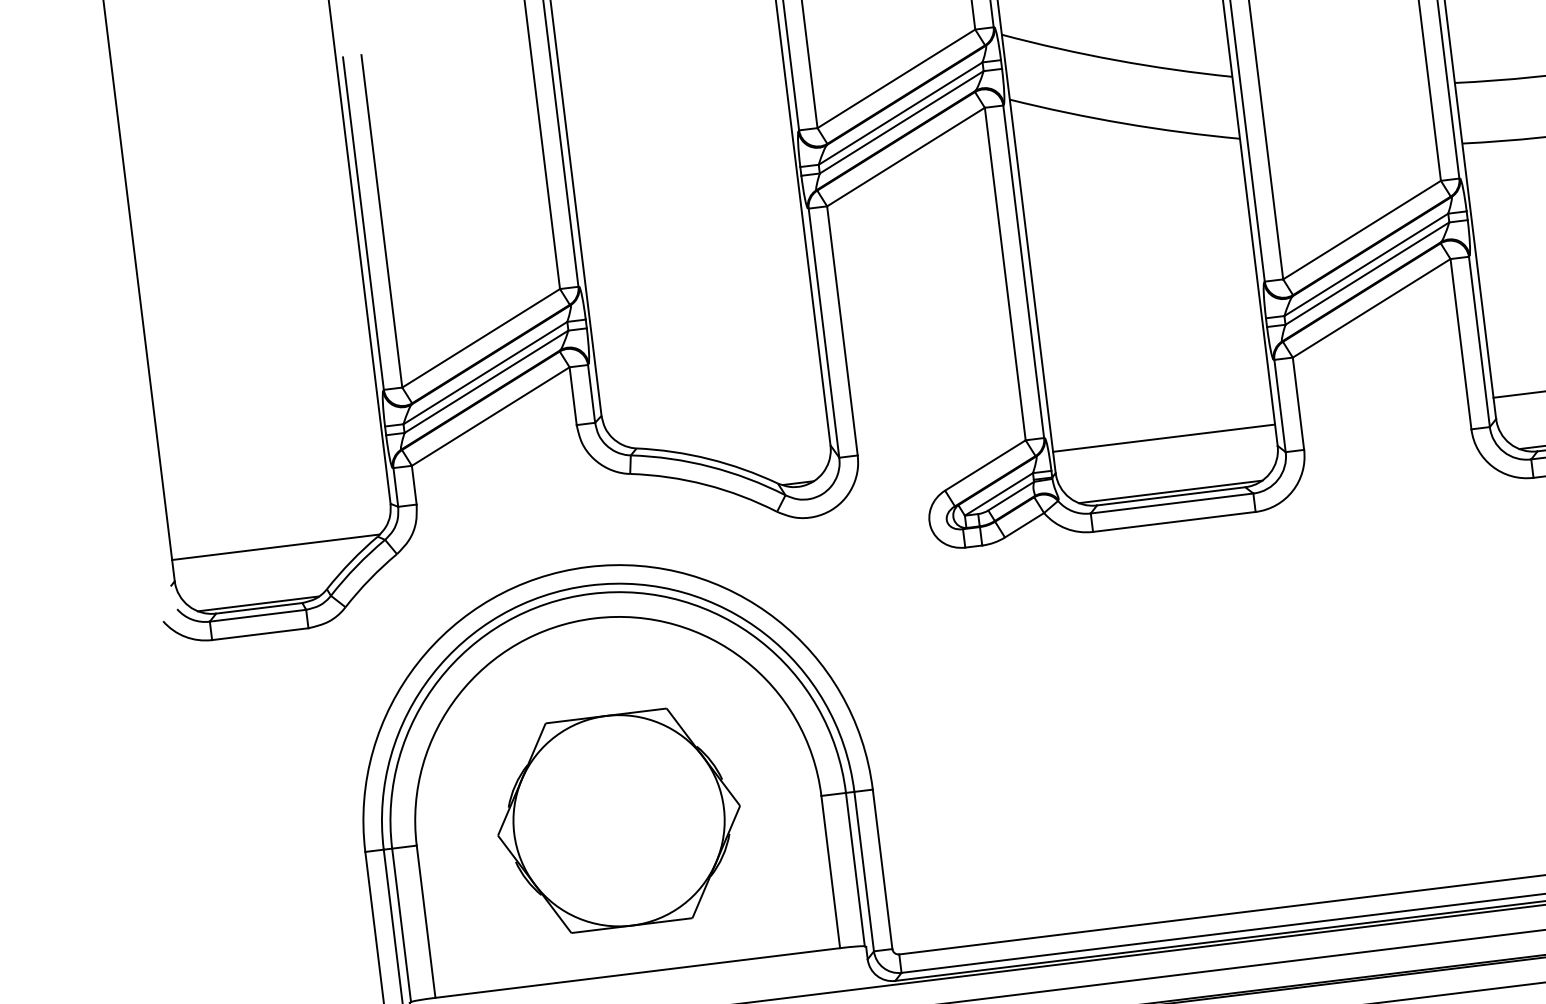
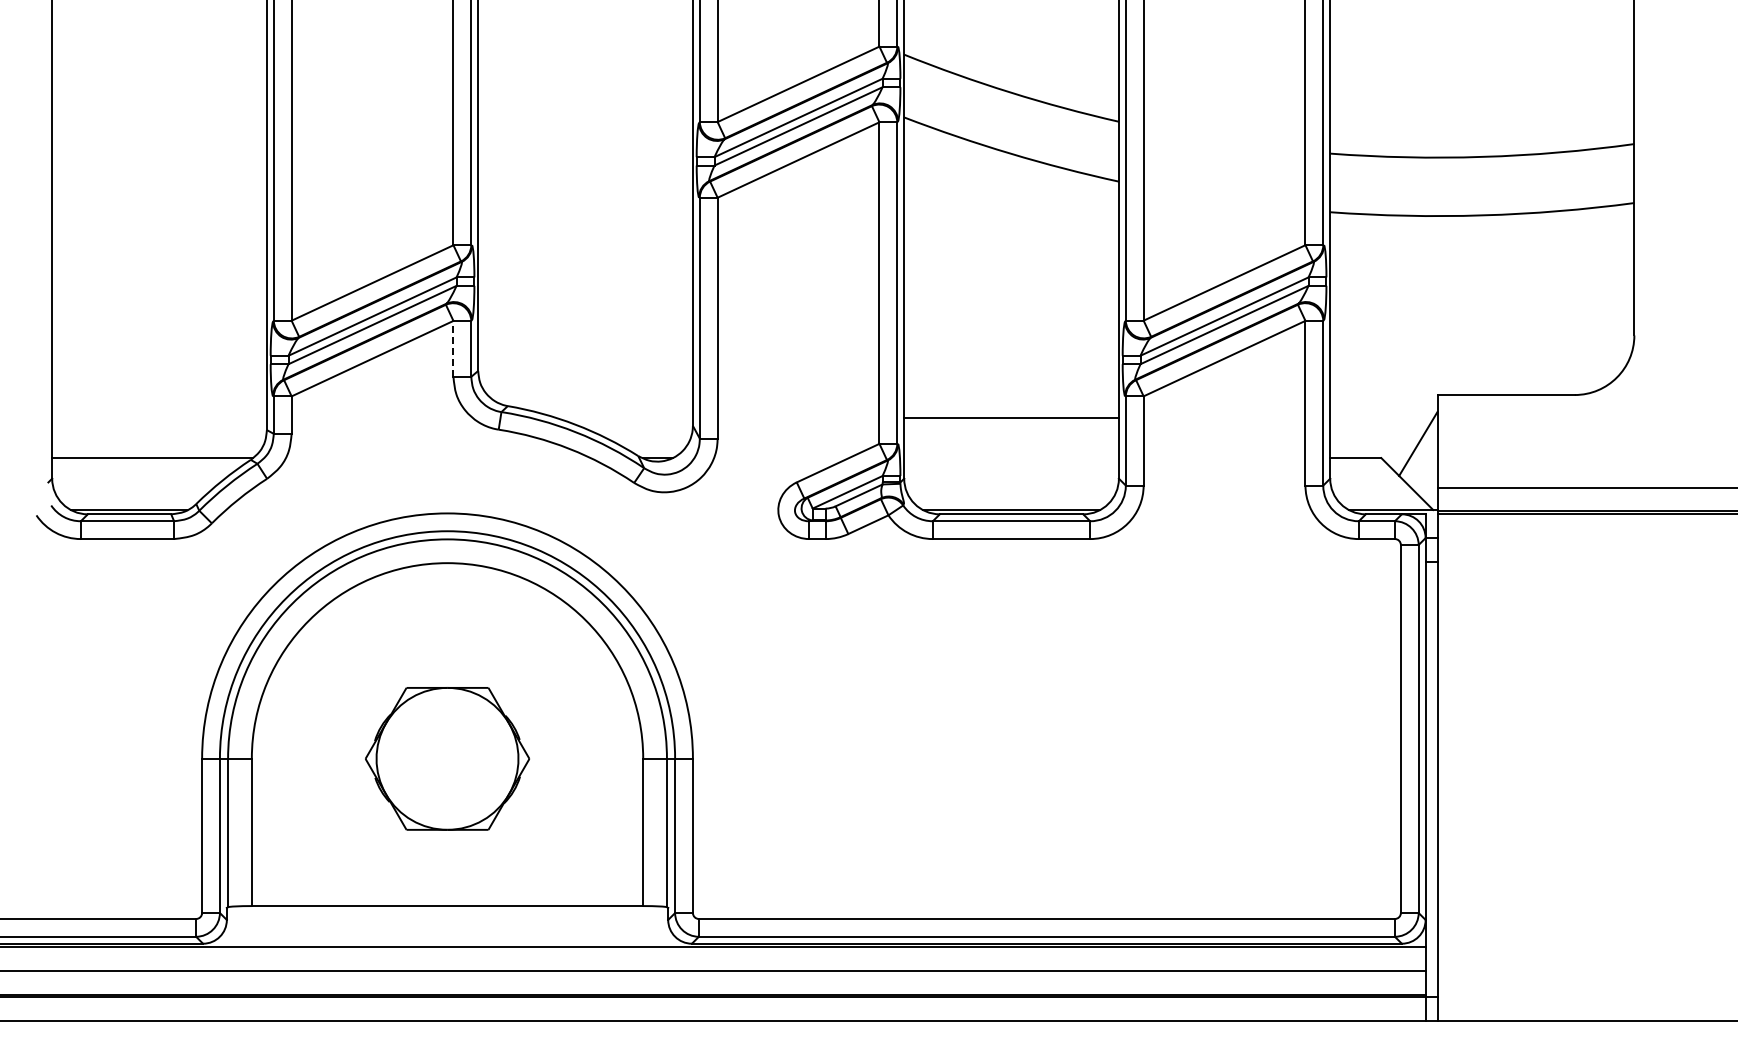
line: (573, 395) -> (453, 348), solid -> dashed
line: (1164, 438) -> (1011, 418), moved
part: (619, 820) -> (447, 758), size x0.7

